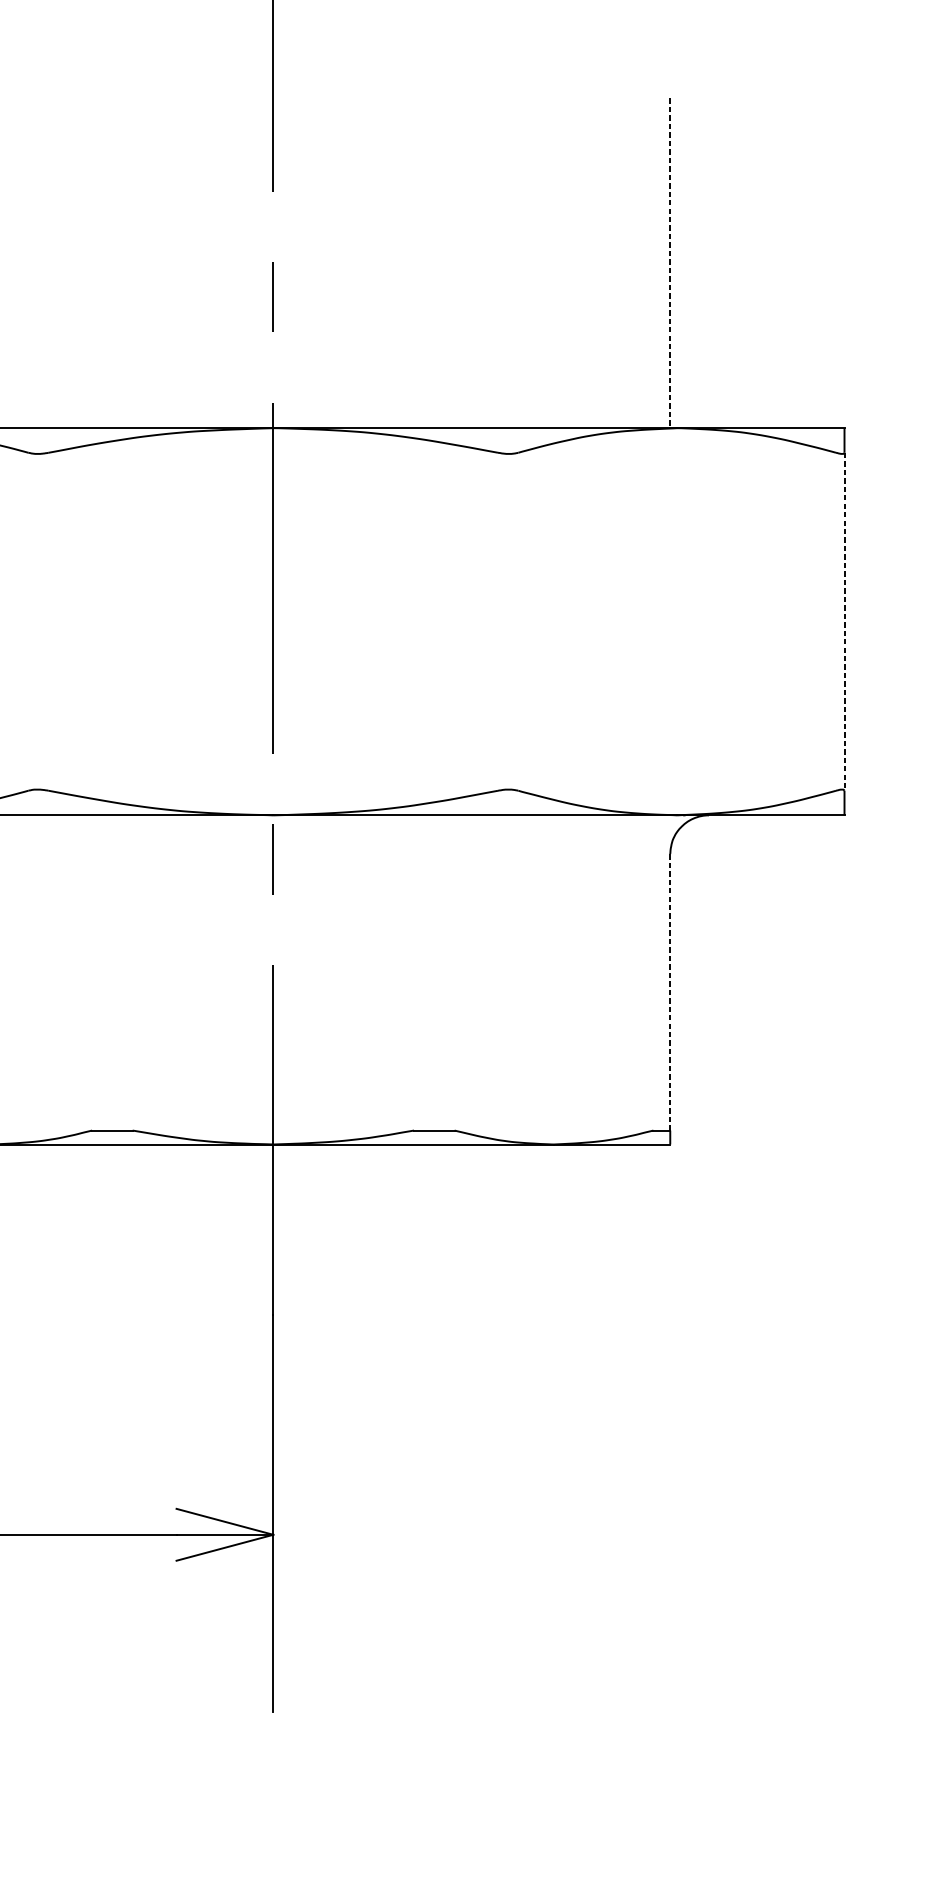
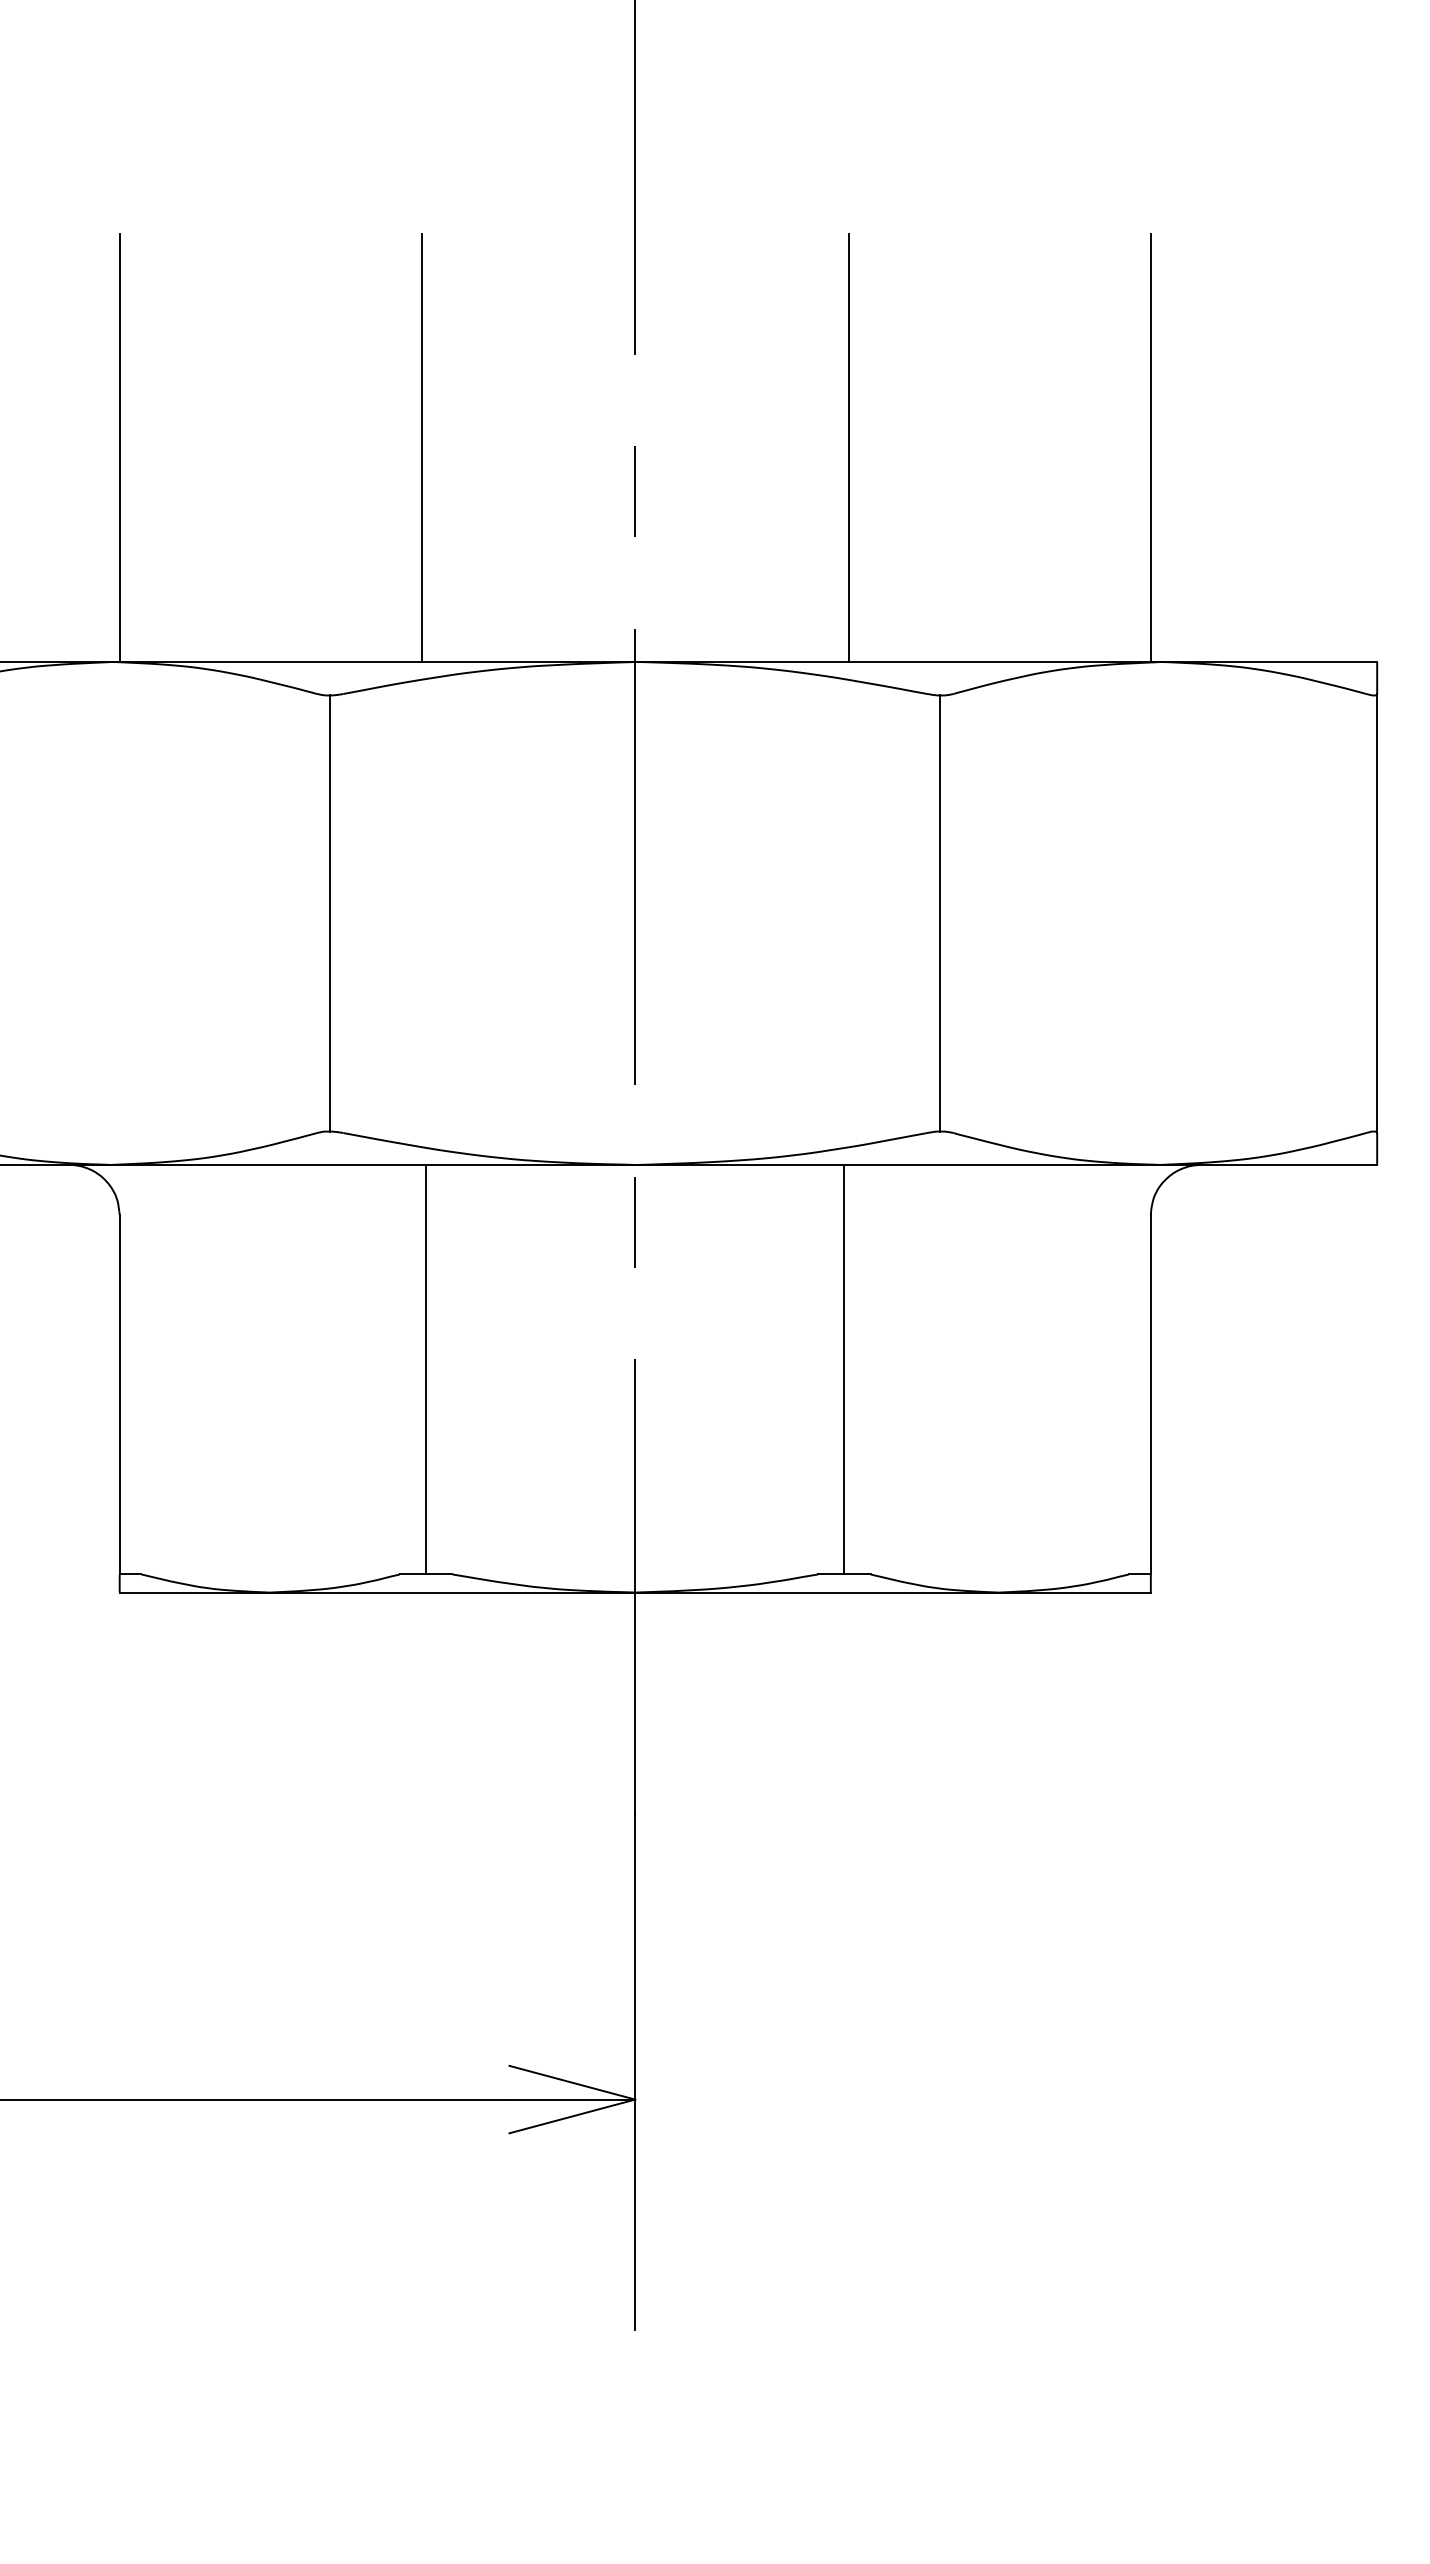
line: (108, 263) -> (421, 447), added
line: (437, 263) -> (848, 447), added
line: (670, 263) -> (1150, 448), dashed -> solid
line: (38, 621) -> (330, 913), added
line: (508, 621) -> (940, 913), added
line: (844, 621) -> (1377, 913), dashed -> solid
line: (112, 972) -> (426, 1369), added
line: (434, 972) -> (844, 1369), added
line: (670, 992) -> (1150, 1394), dashed -> solid

